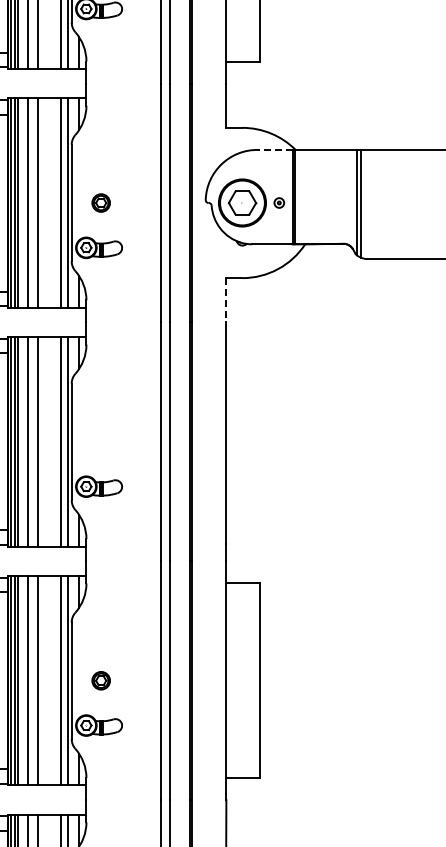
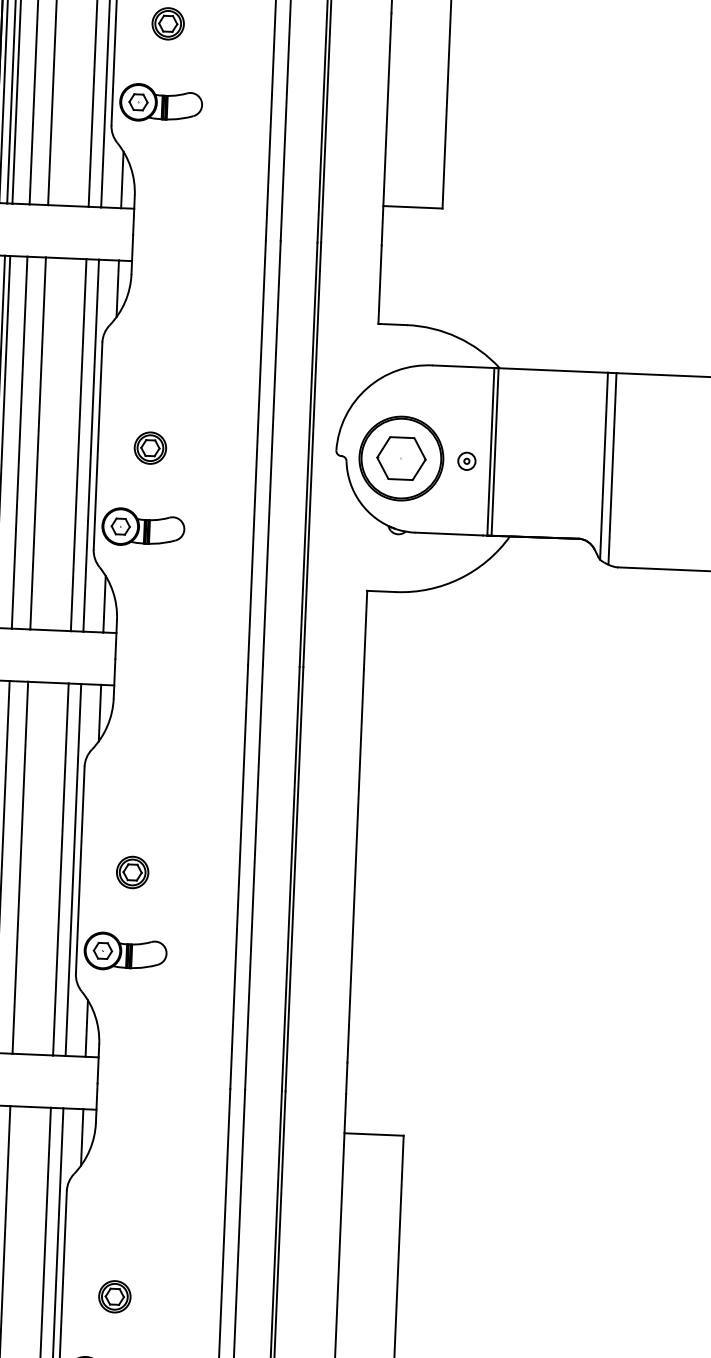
line: (274, 149) -> (462, 365), dashed -> solid
line: (226, 300) -> (365, 630), dashed -> solid
part: (100, 441) -> (131, 871), added

